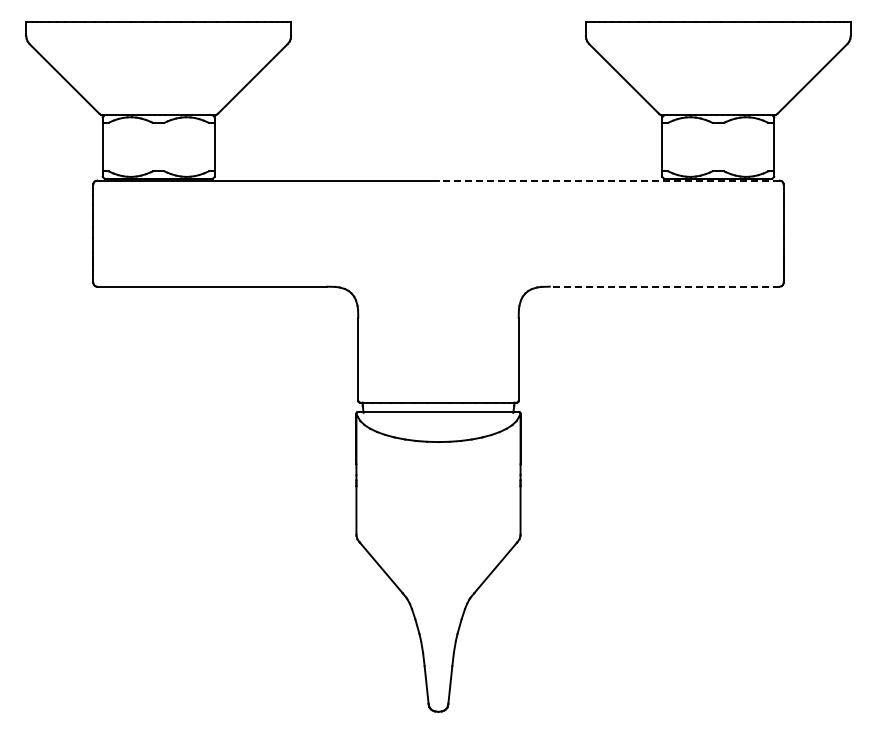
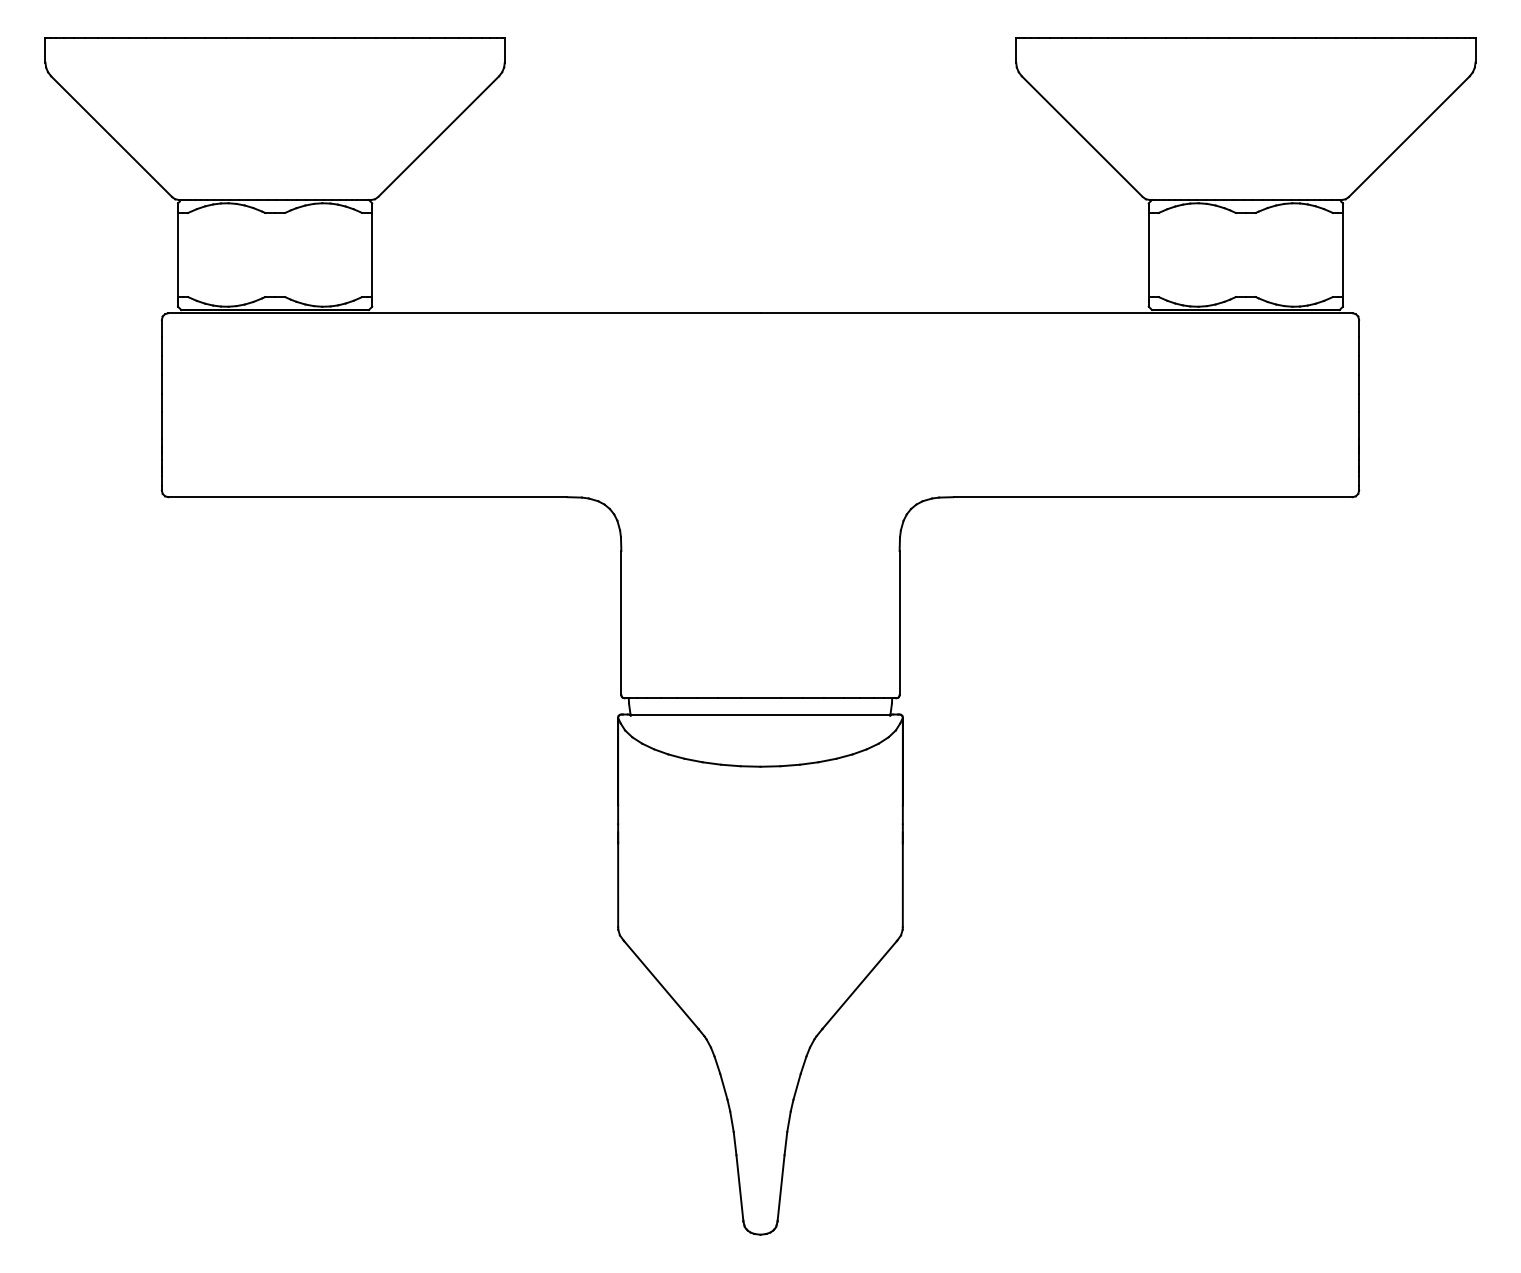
line: (609, 180) -> (1057, 312), dashed -> solid
line: (664, 286) -> (1152, 496), dashed -> solid

